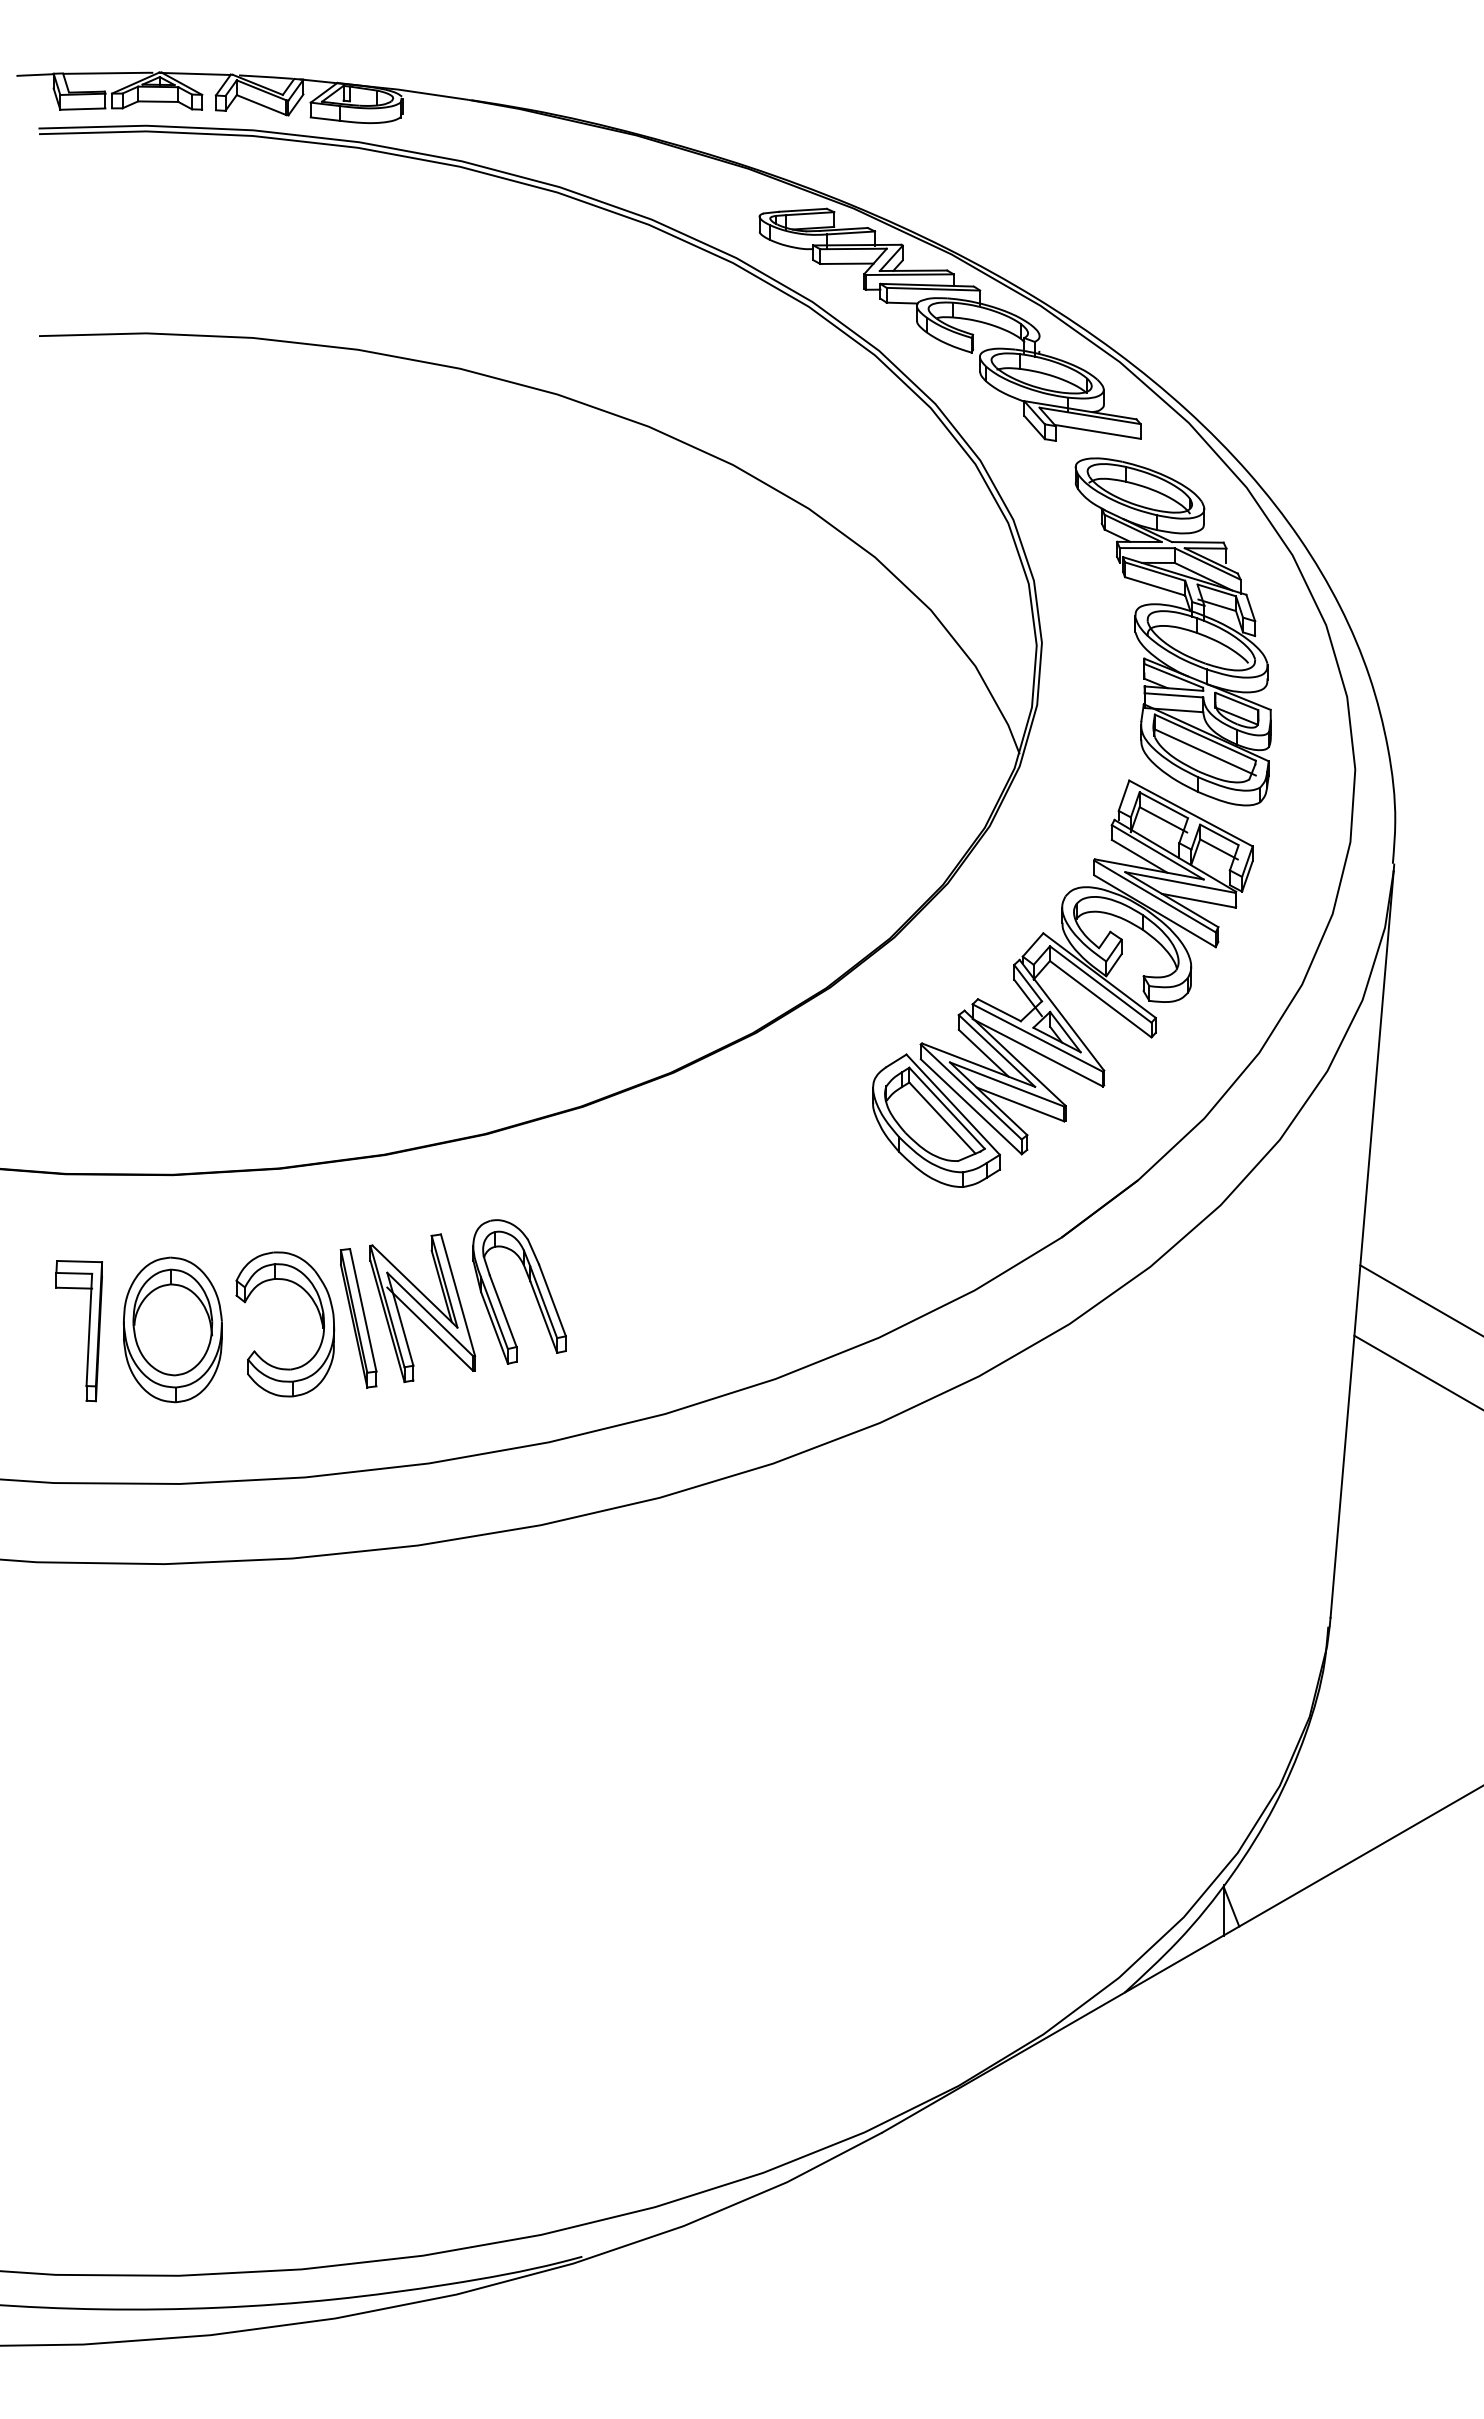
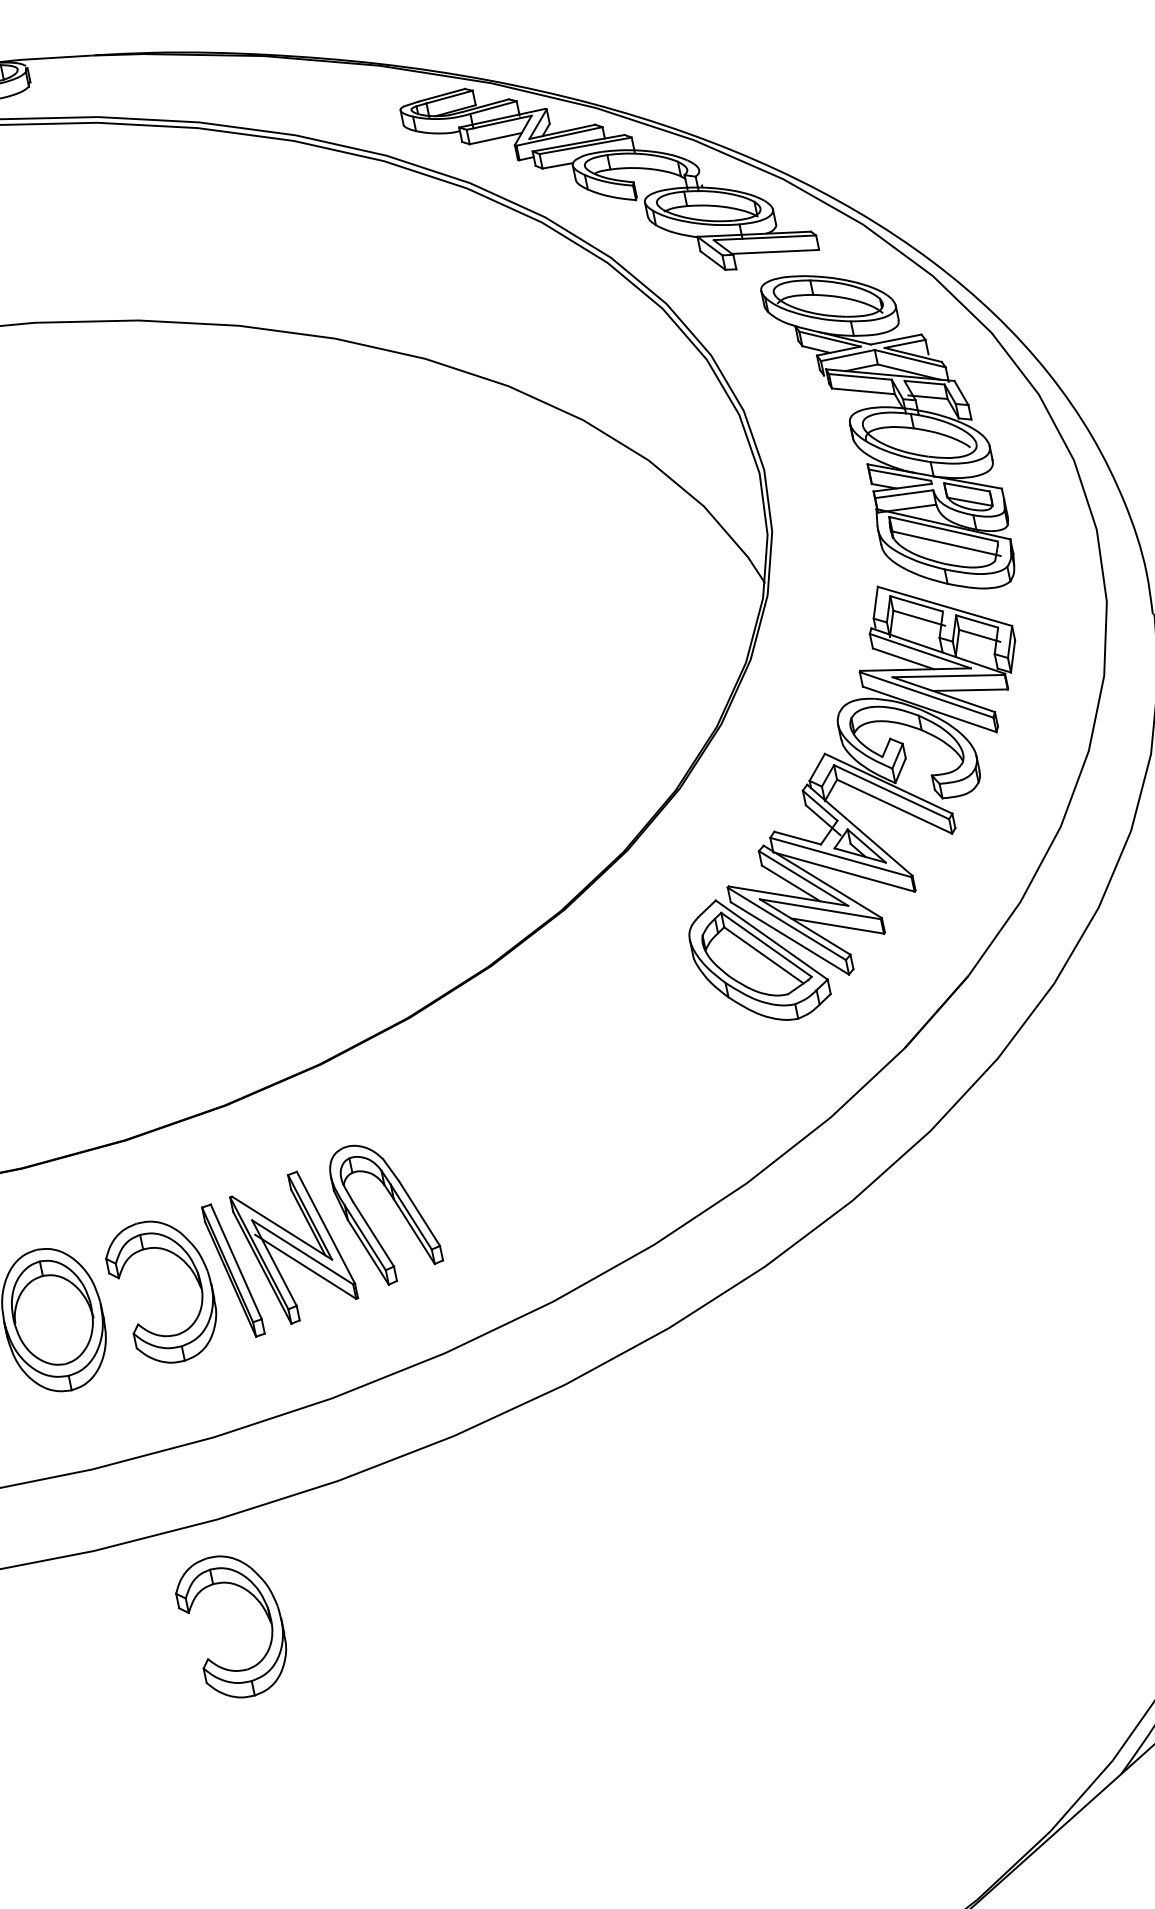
part: (319, 1659) -> (264, 1612), added

